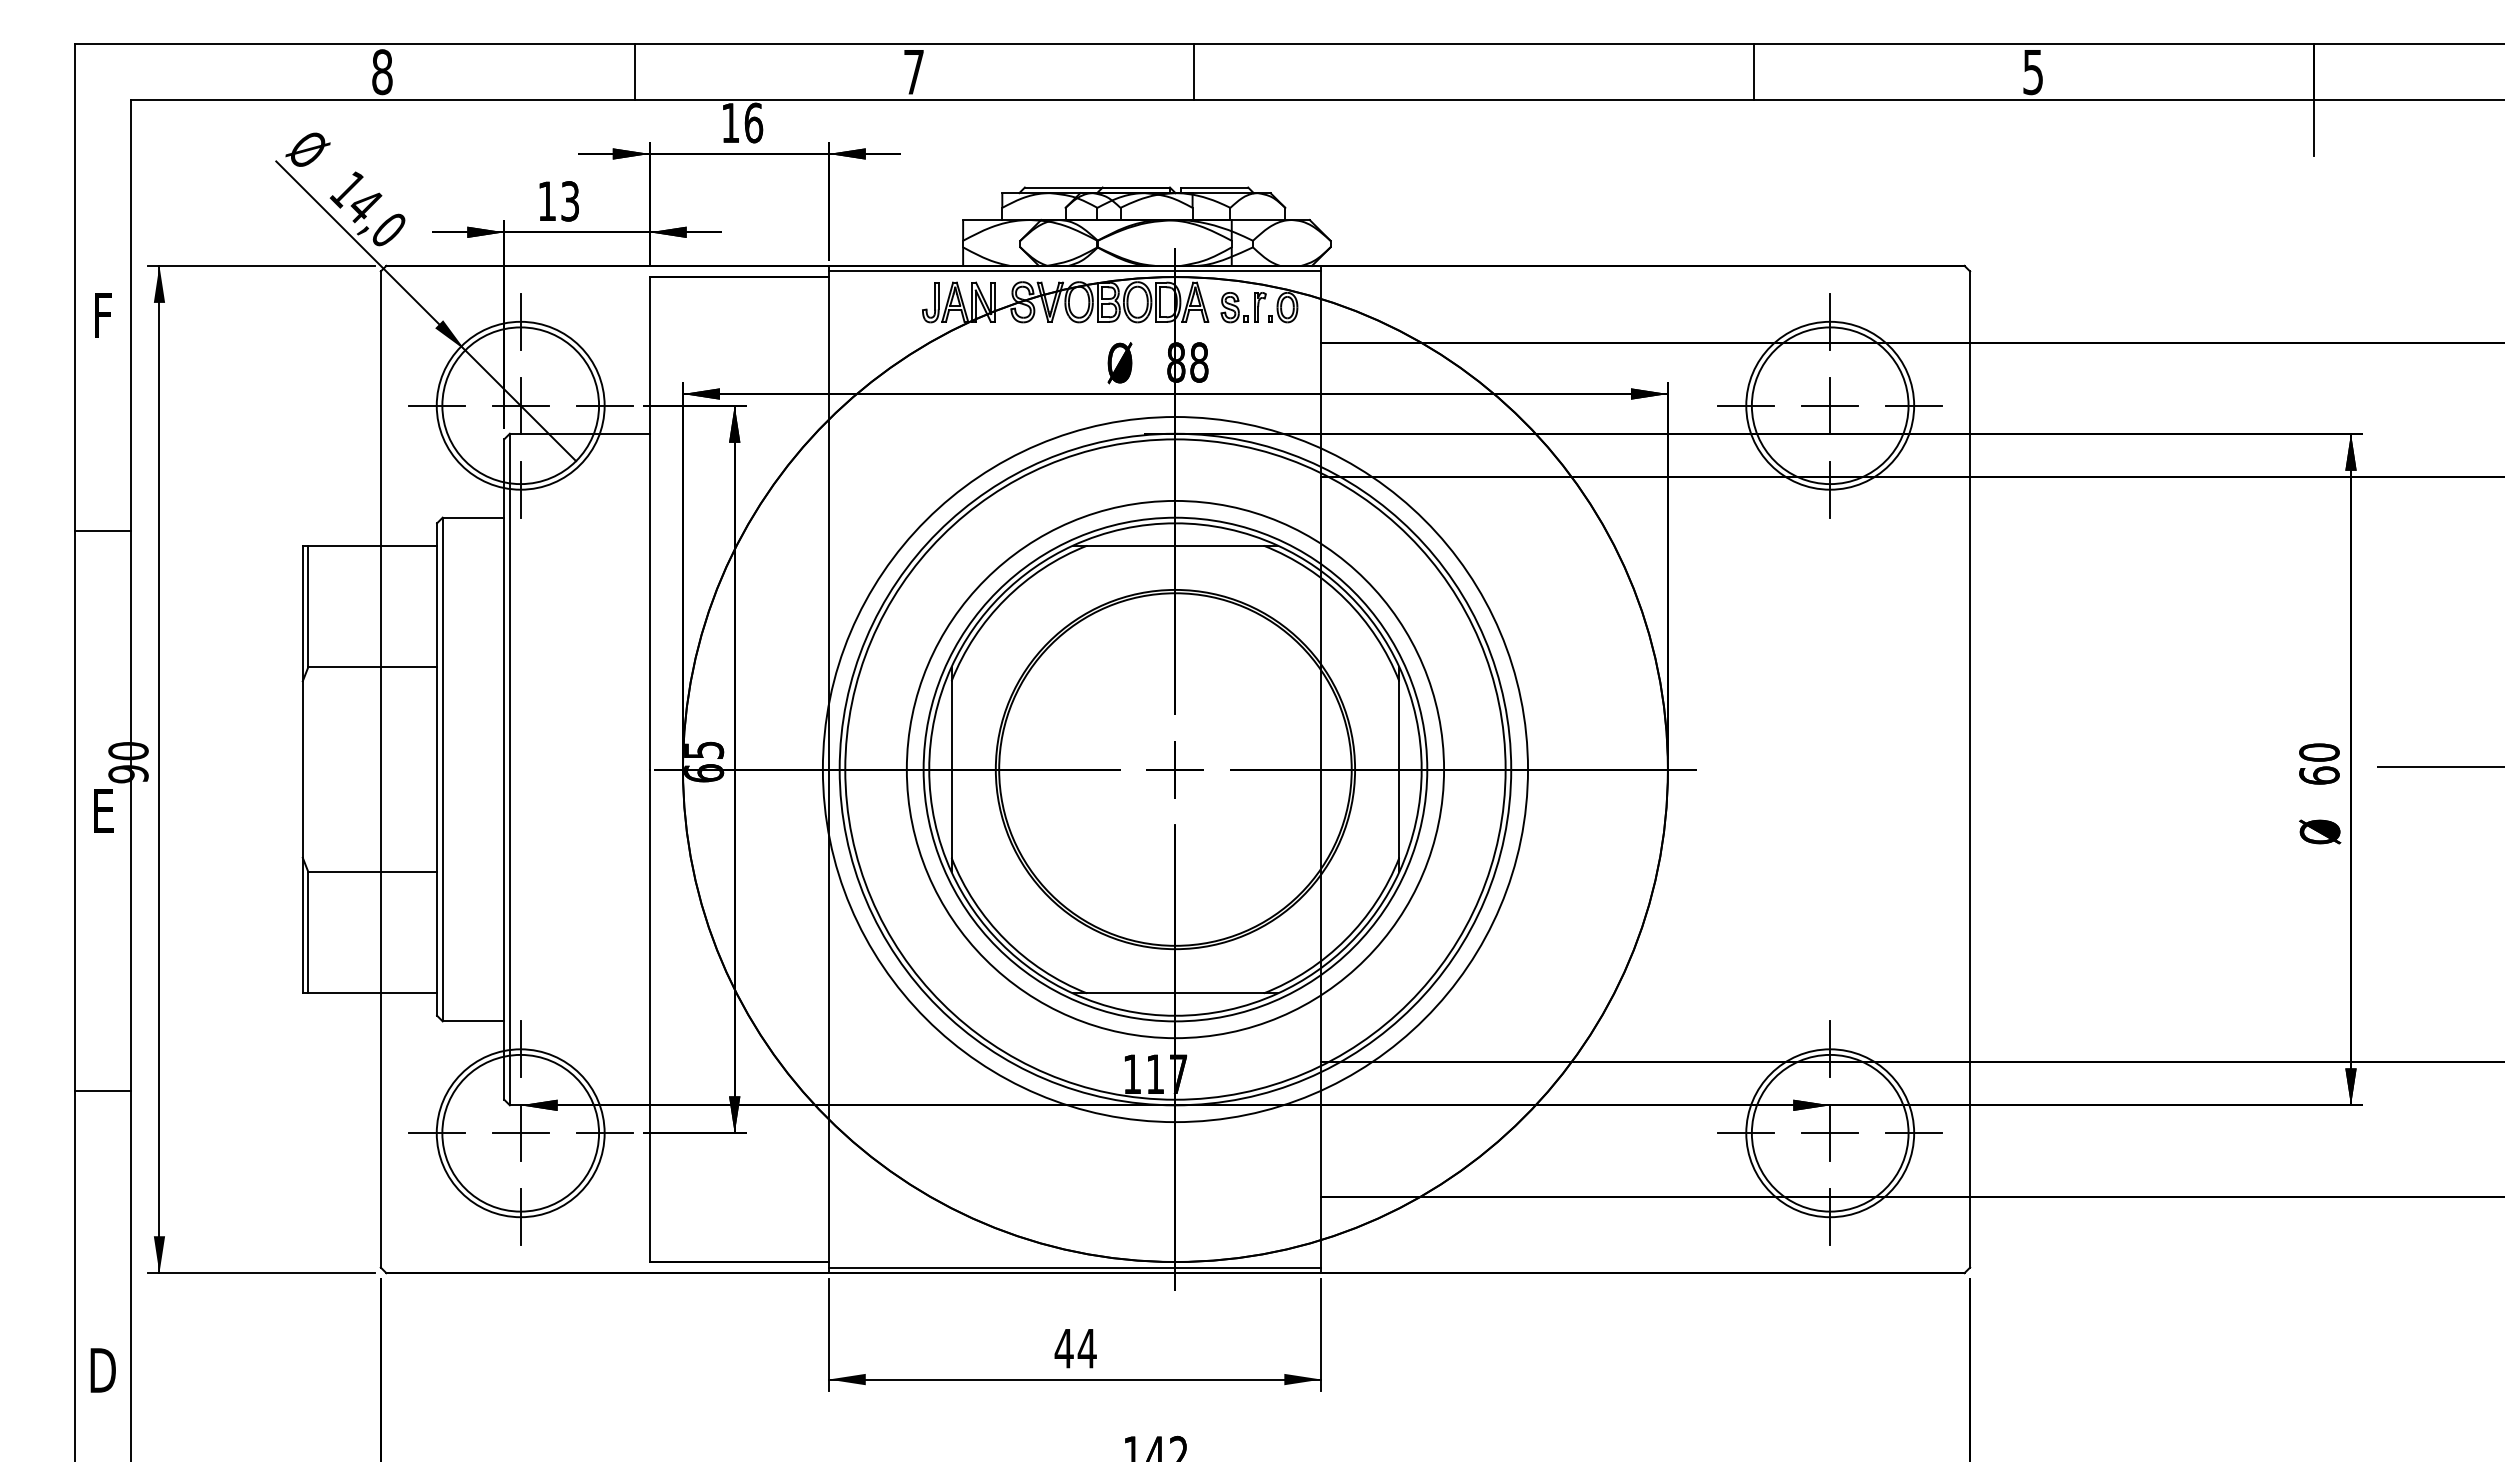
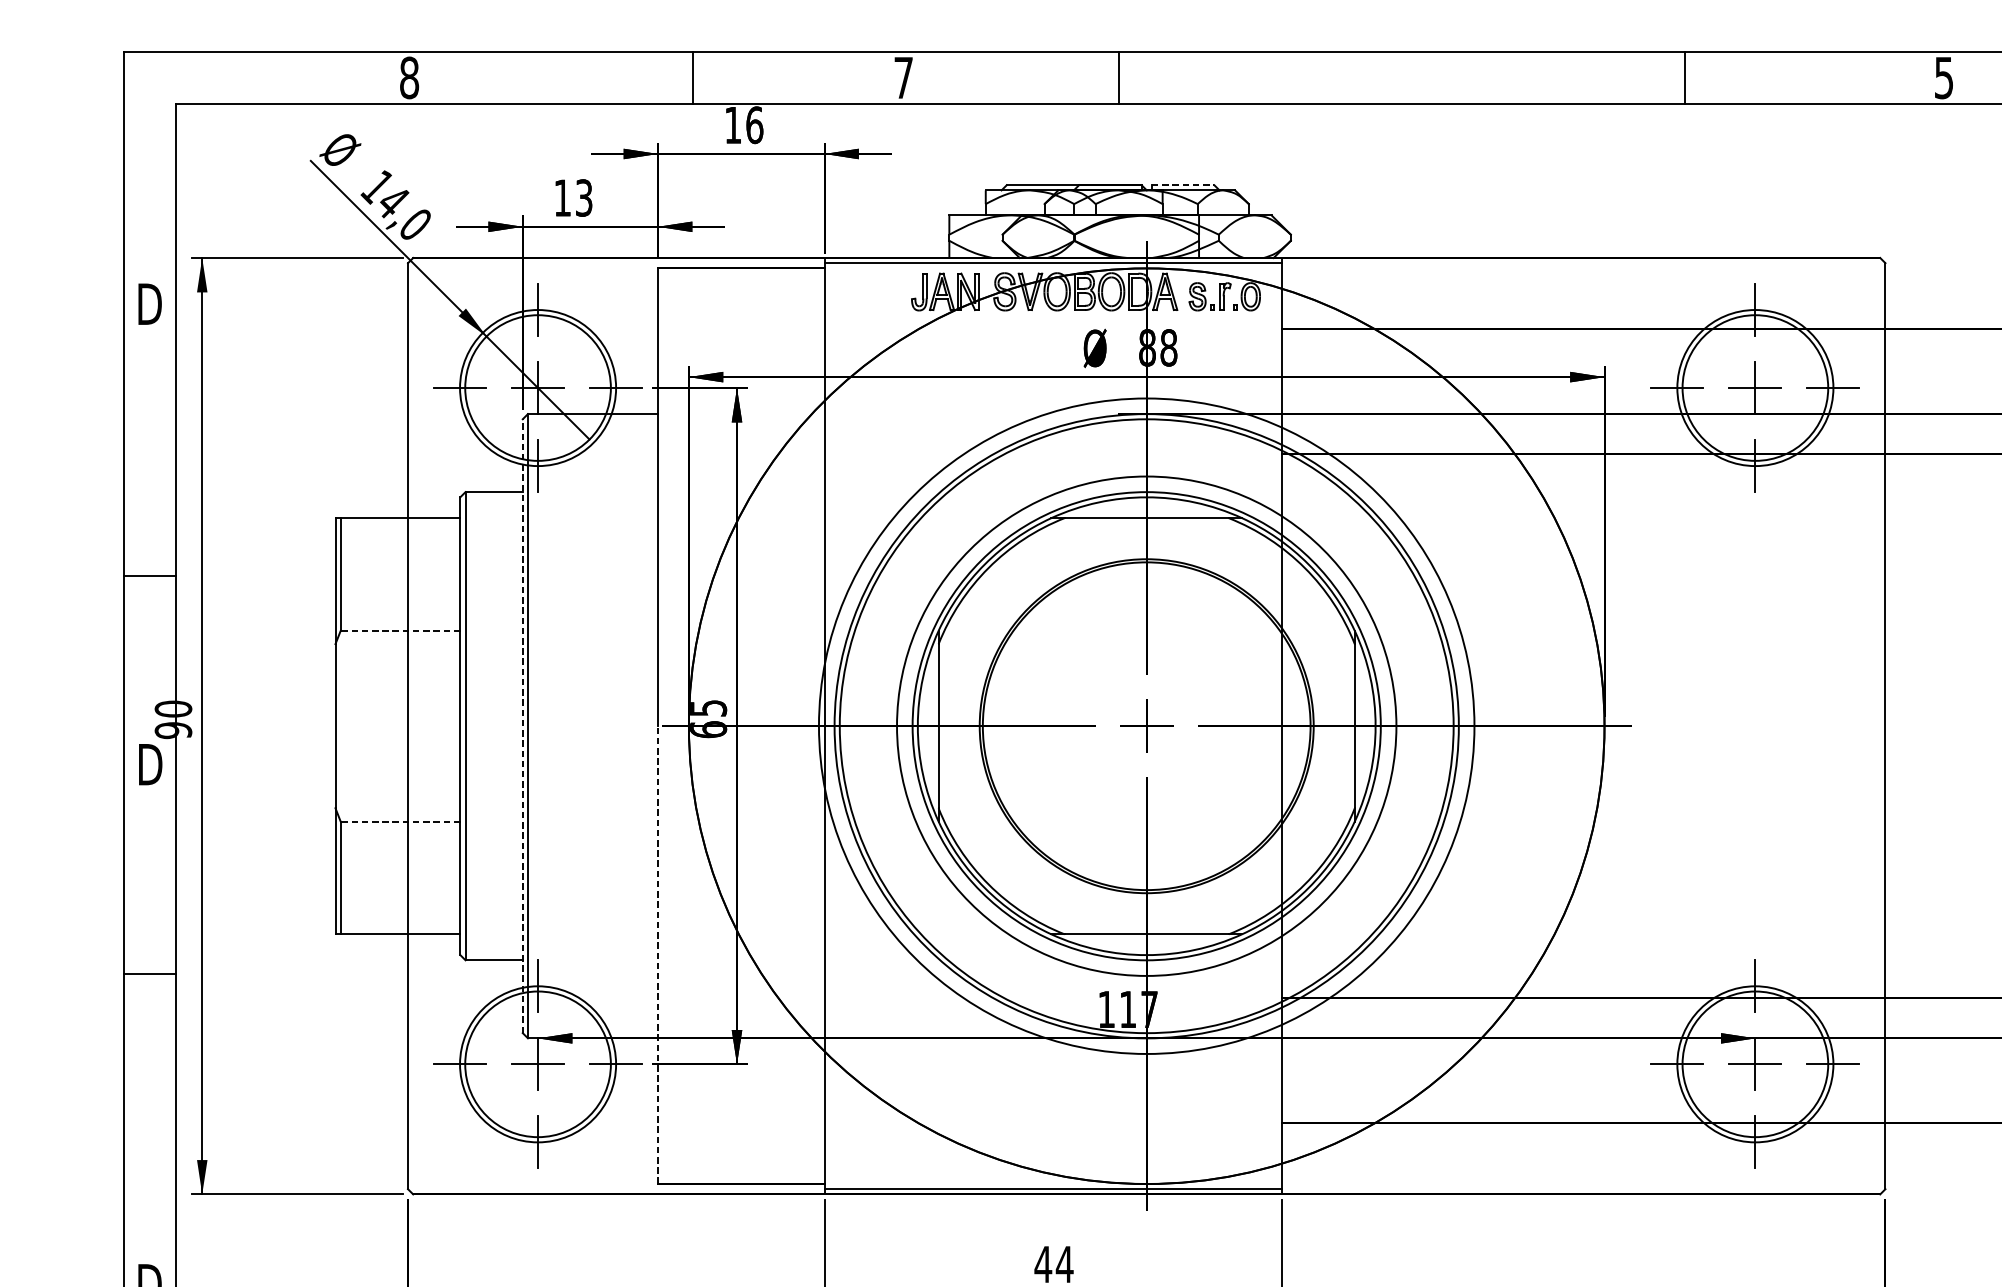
line: (634, 71) -> (693, 77), moved
line: (1194, 71) -> (1118, 77), moved
line: (1214, 187) -> (1183, 185), solid -> dashed
text: (102, 315) -> (149, 304), F -> D
line: (103, 530) -> (150, 575), moved
line: (372, 667) -> (400, 631), solid -> dashed
line: (504, 769) -> (522, 726), solid -> dashed
text: (103, 810) -> (150, 764), E -> D
line: (372, 872) -> (400, 821), solid -> dashed
line: (649, 1015) -> (657, 954), solid -> dashed
line: (103, 1090) -> (150, 974), moved

